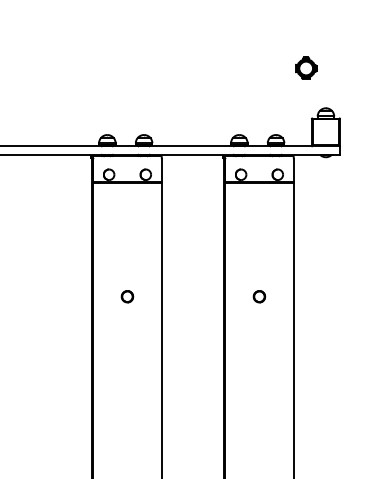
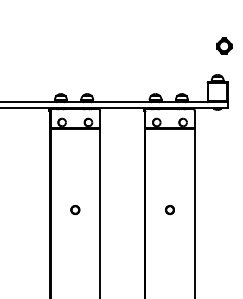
part: (306, 67) -> (224, 45), moved

